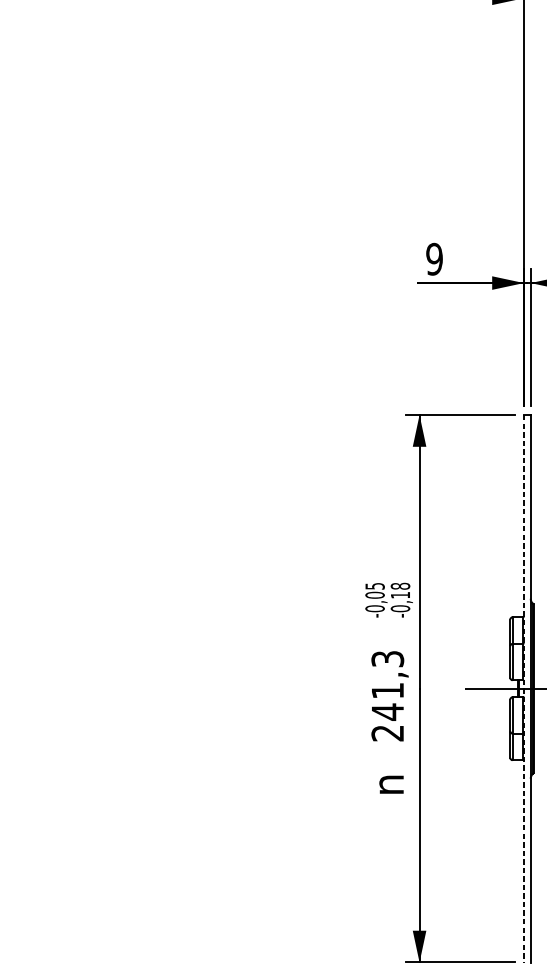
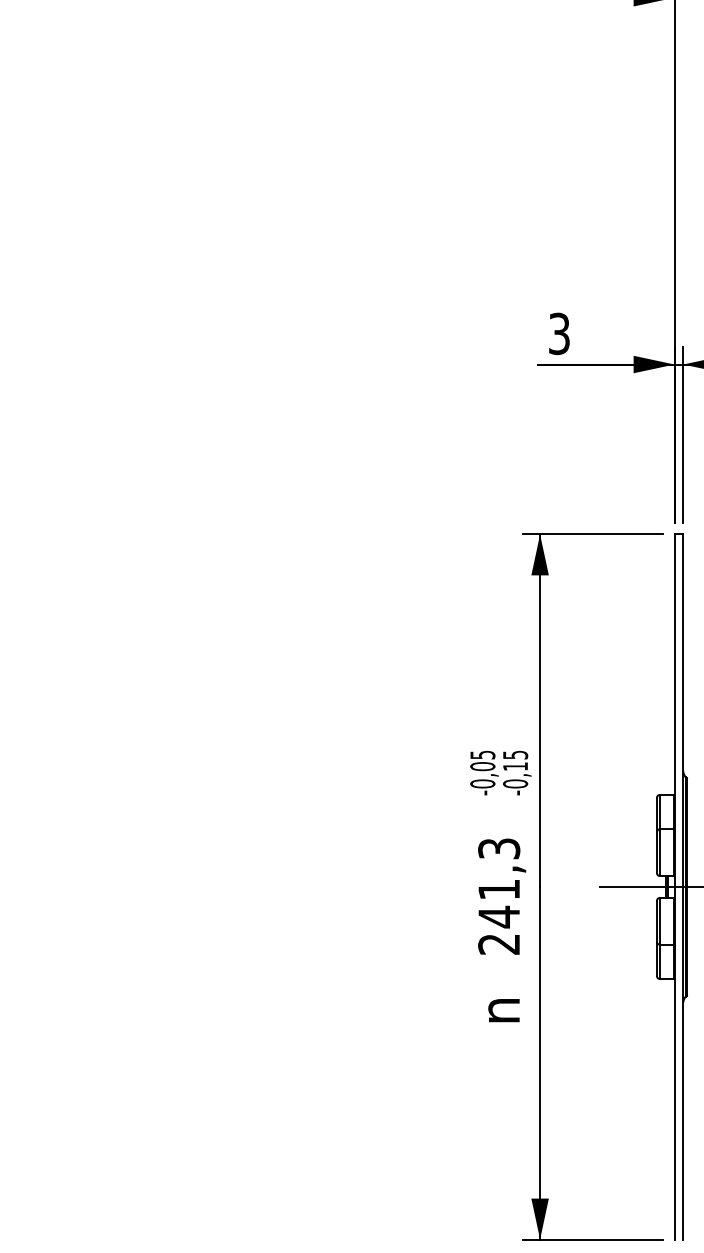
text: (434, 258) -> (559, 333), 9 -> 3
text: (400, 585) -> (515, 754), -0,18 -> -0,15
line: (523, 688) -> (674, 886), dashed -> solid

